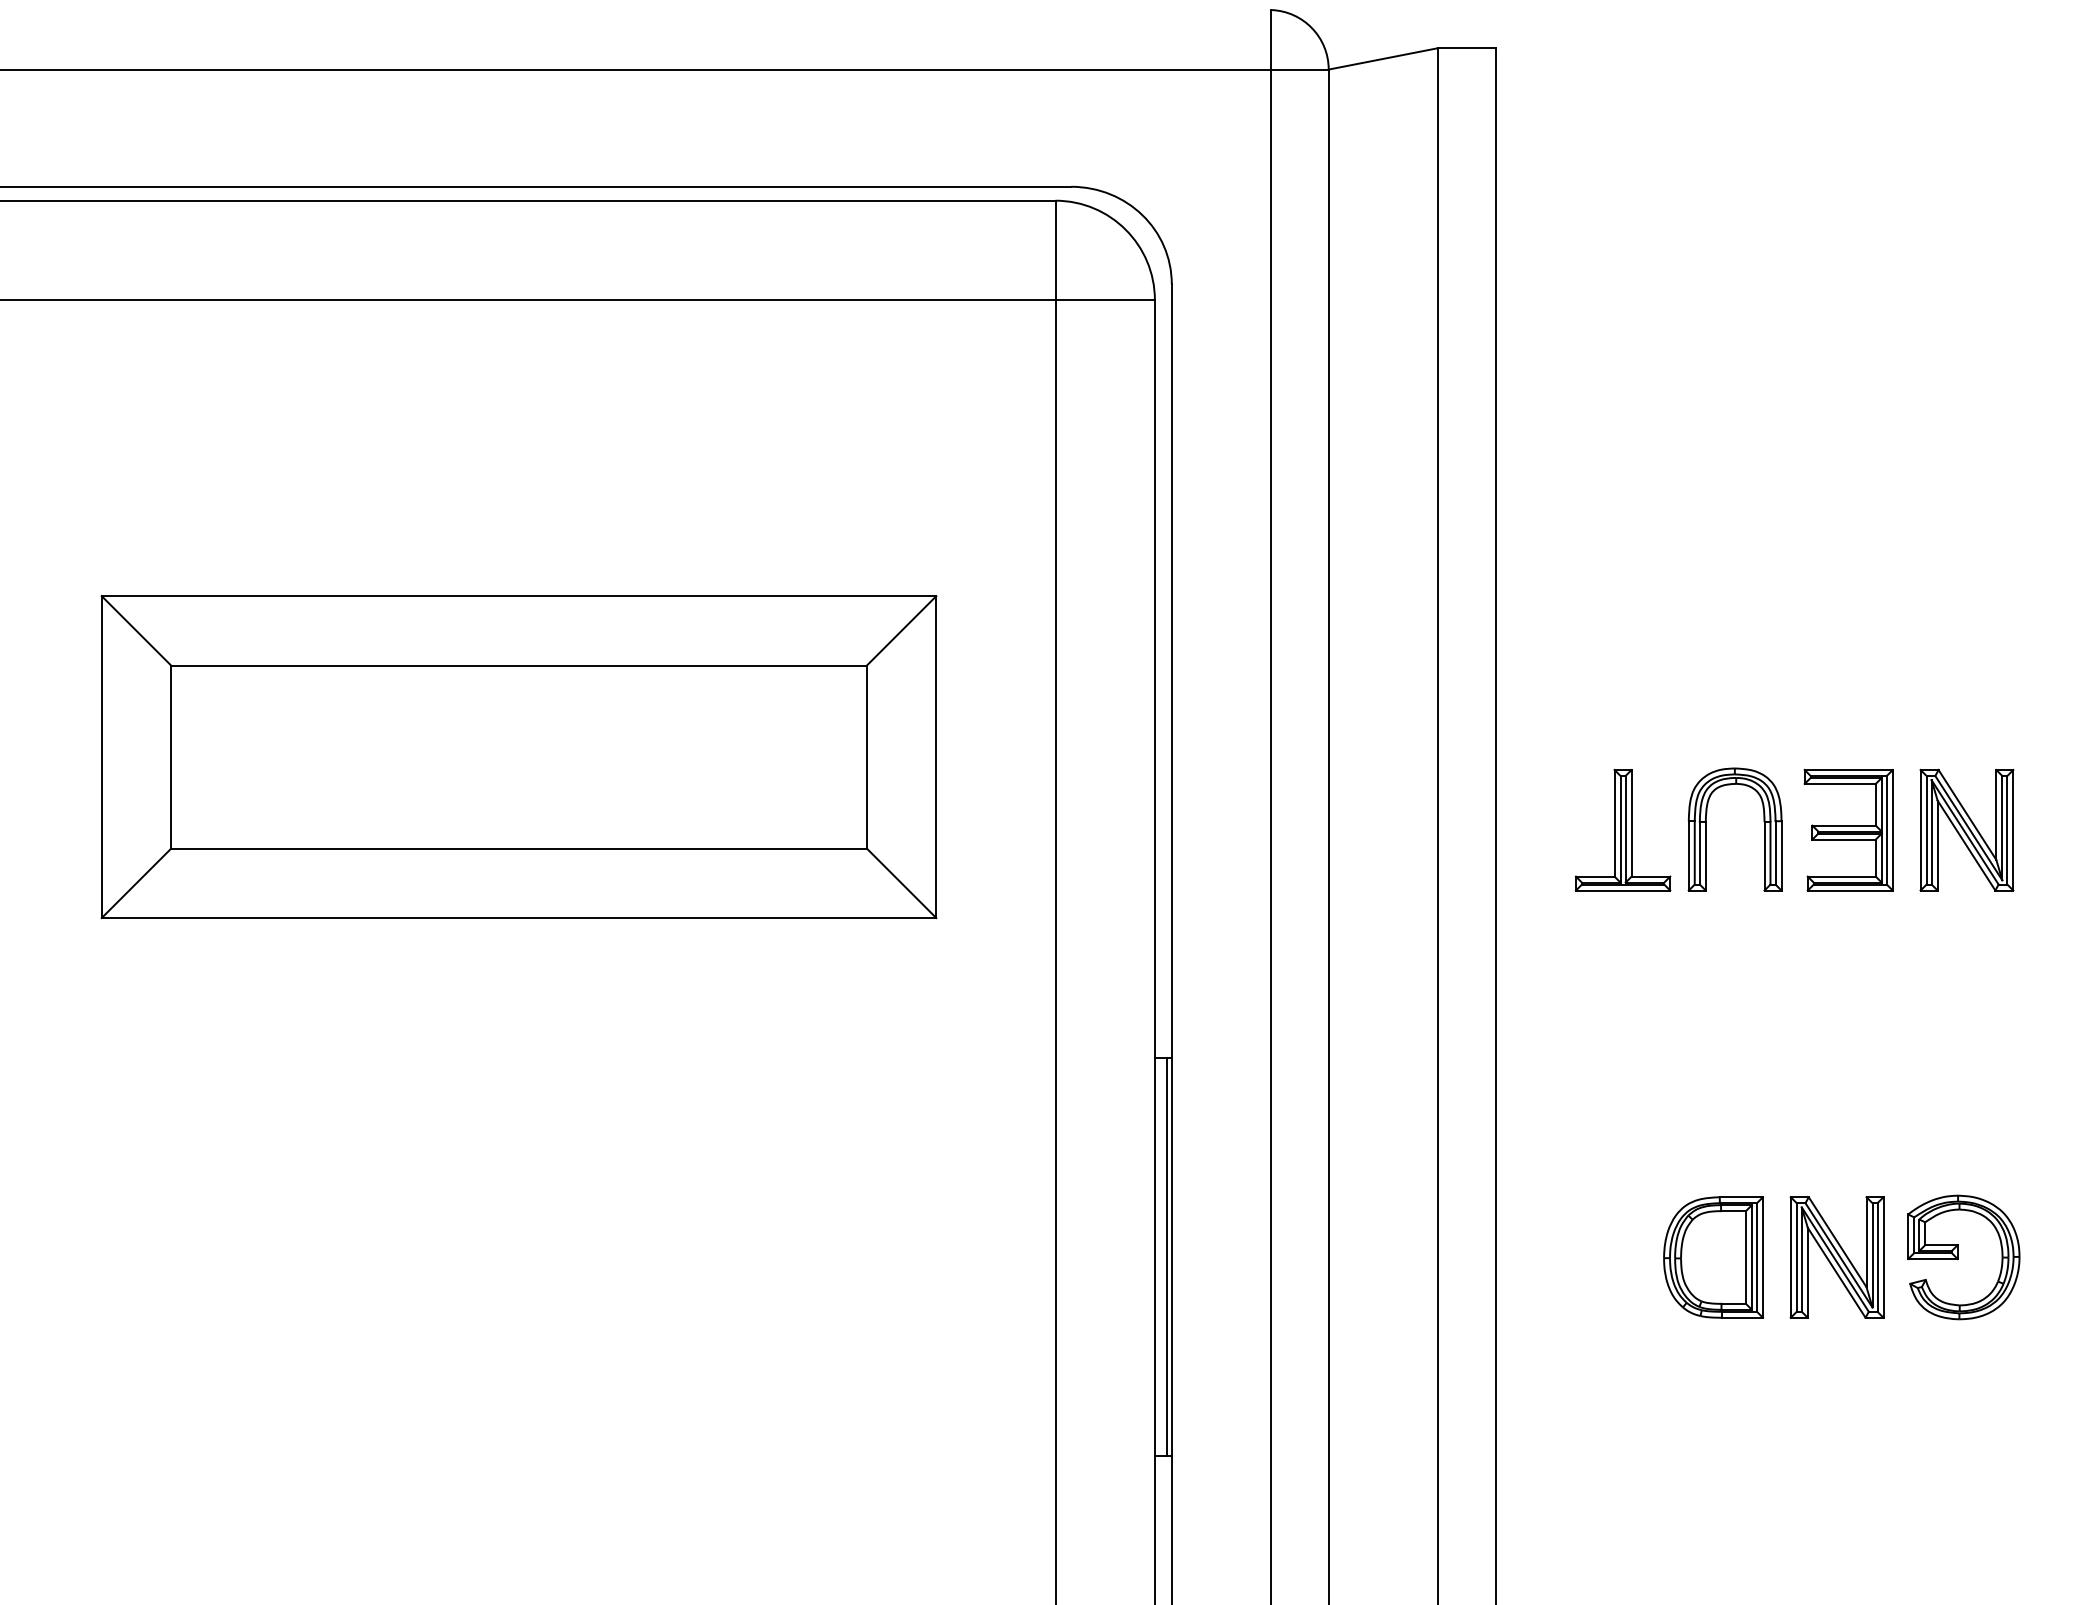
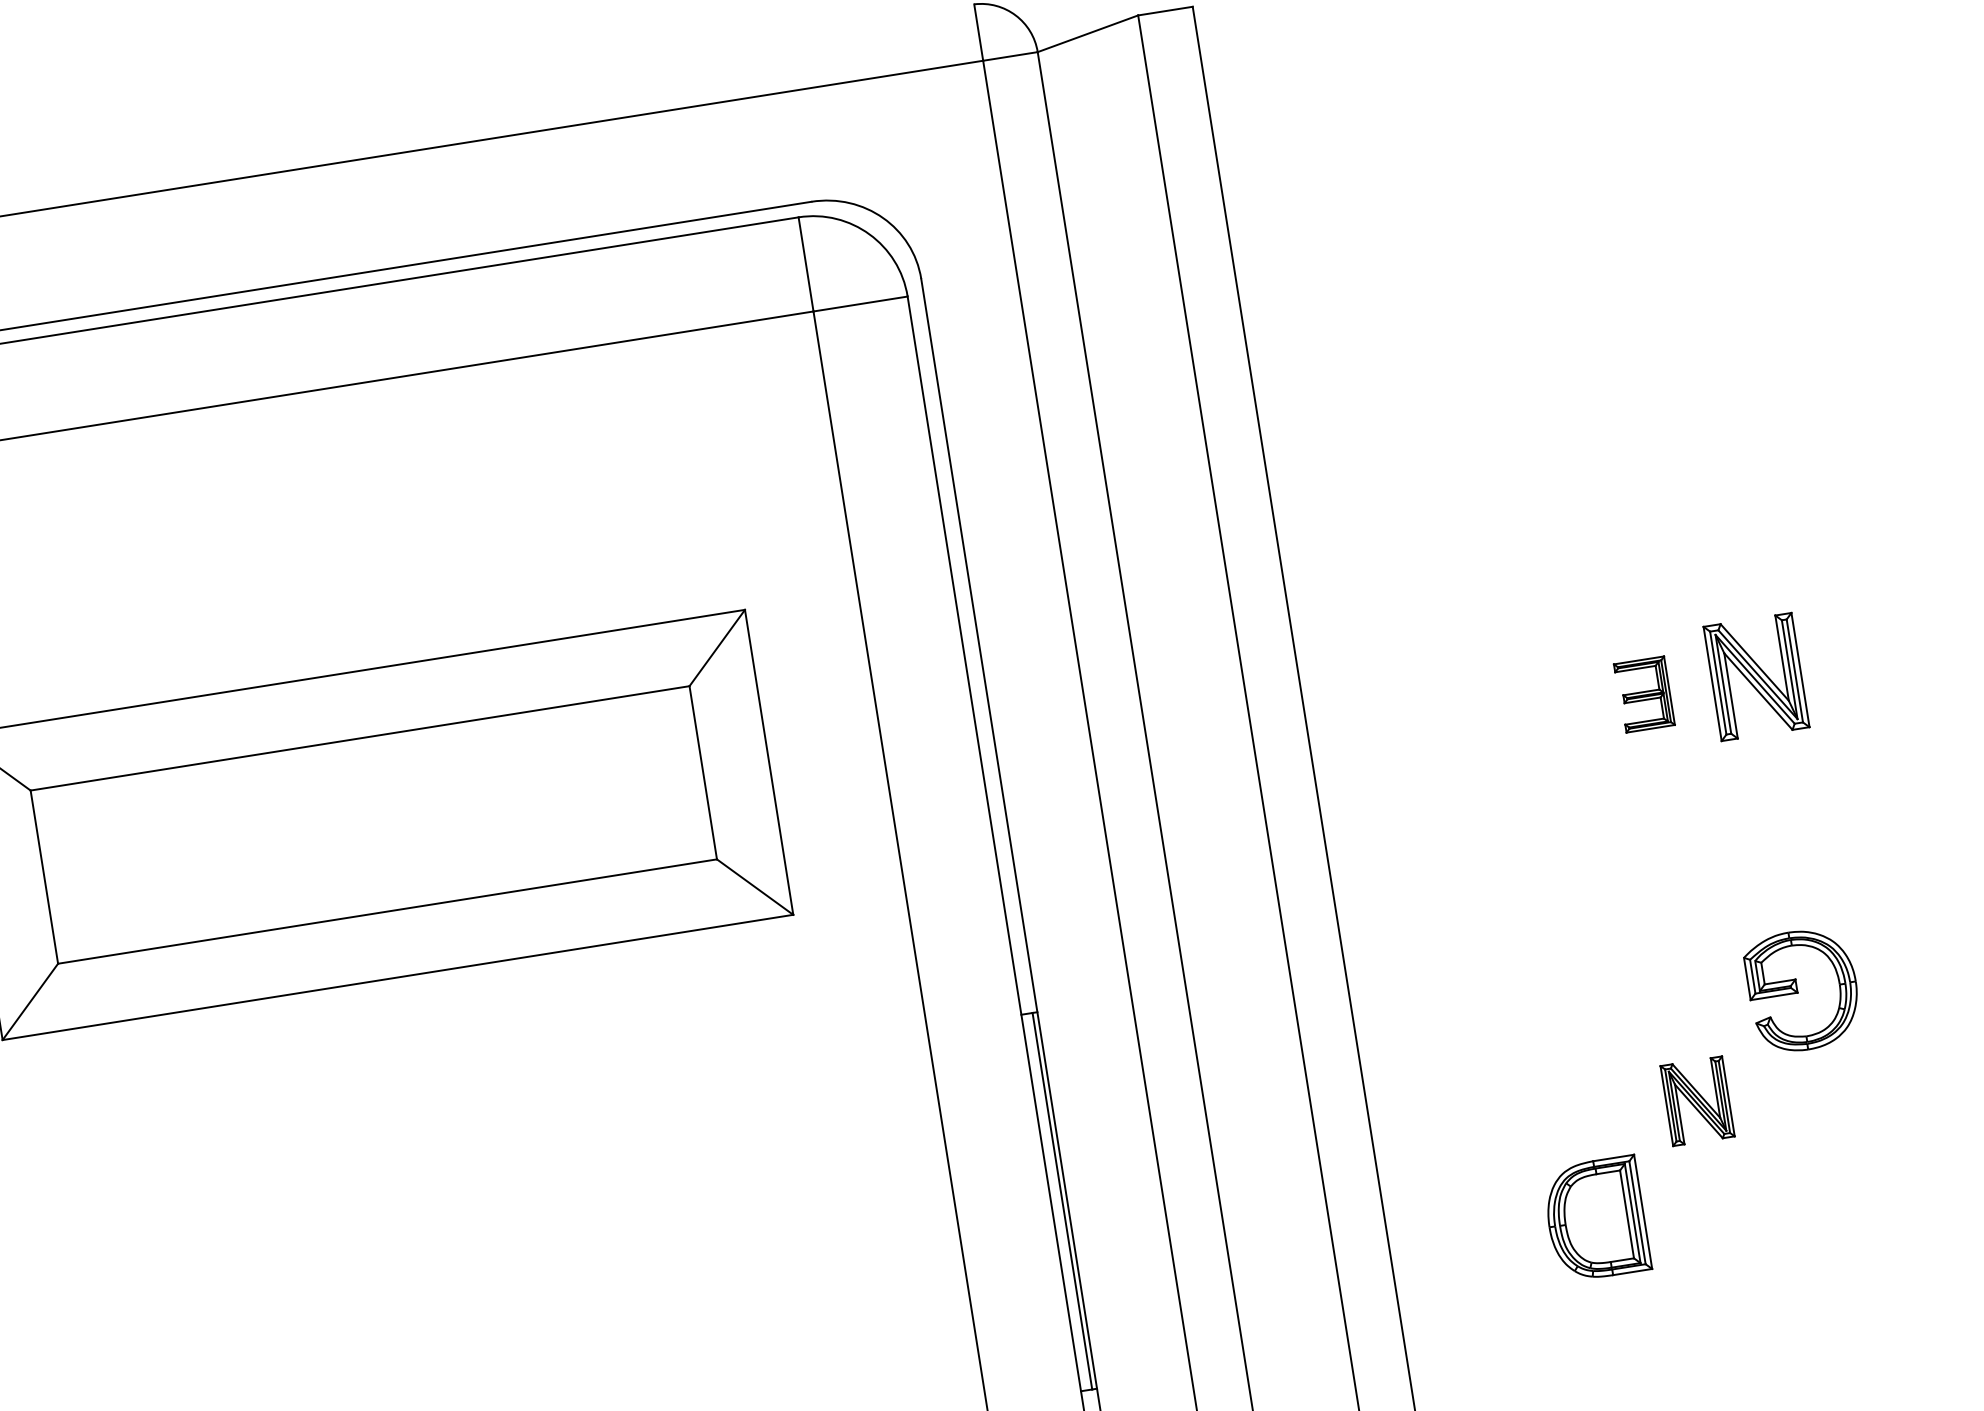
part: (1622, 829) -> (1430, 727), removed
part: (1706, 829) -> (1509, 715), removed
part: (1848, 829) -> (1644, 694), size x0.6
part: (1713, 1257) -> (1596, 1219), moved
part: (1836, 1257) -> (1697, 1101), size x0.7
part: (1963, 1257) -> (1802, 990), moved

